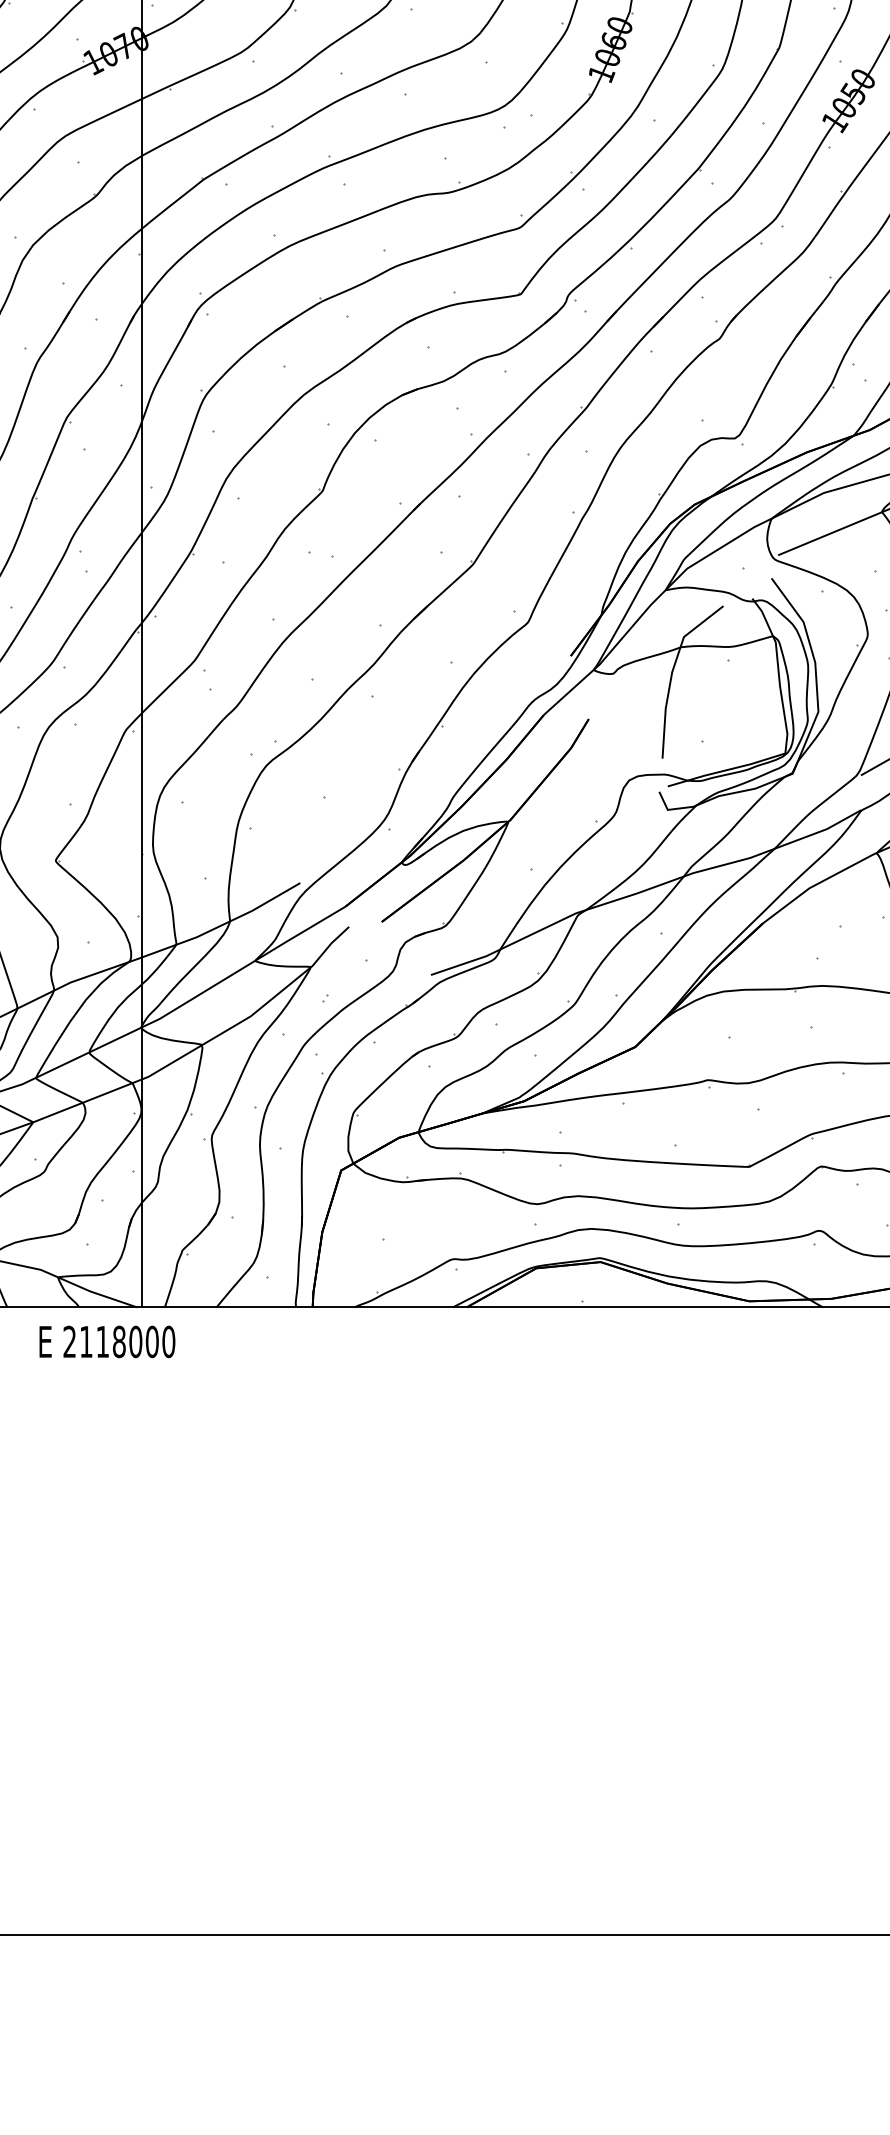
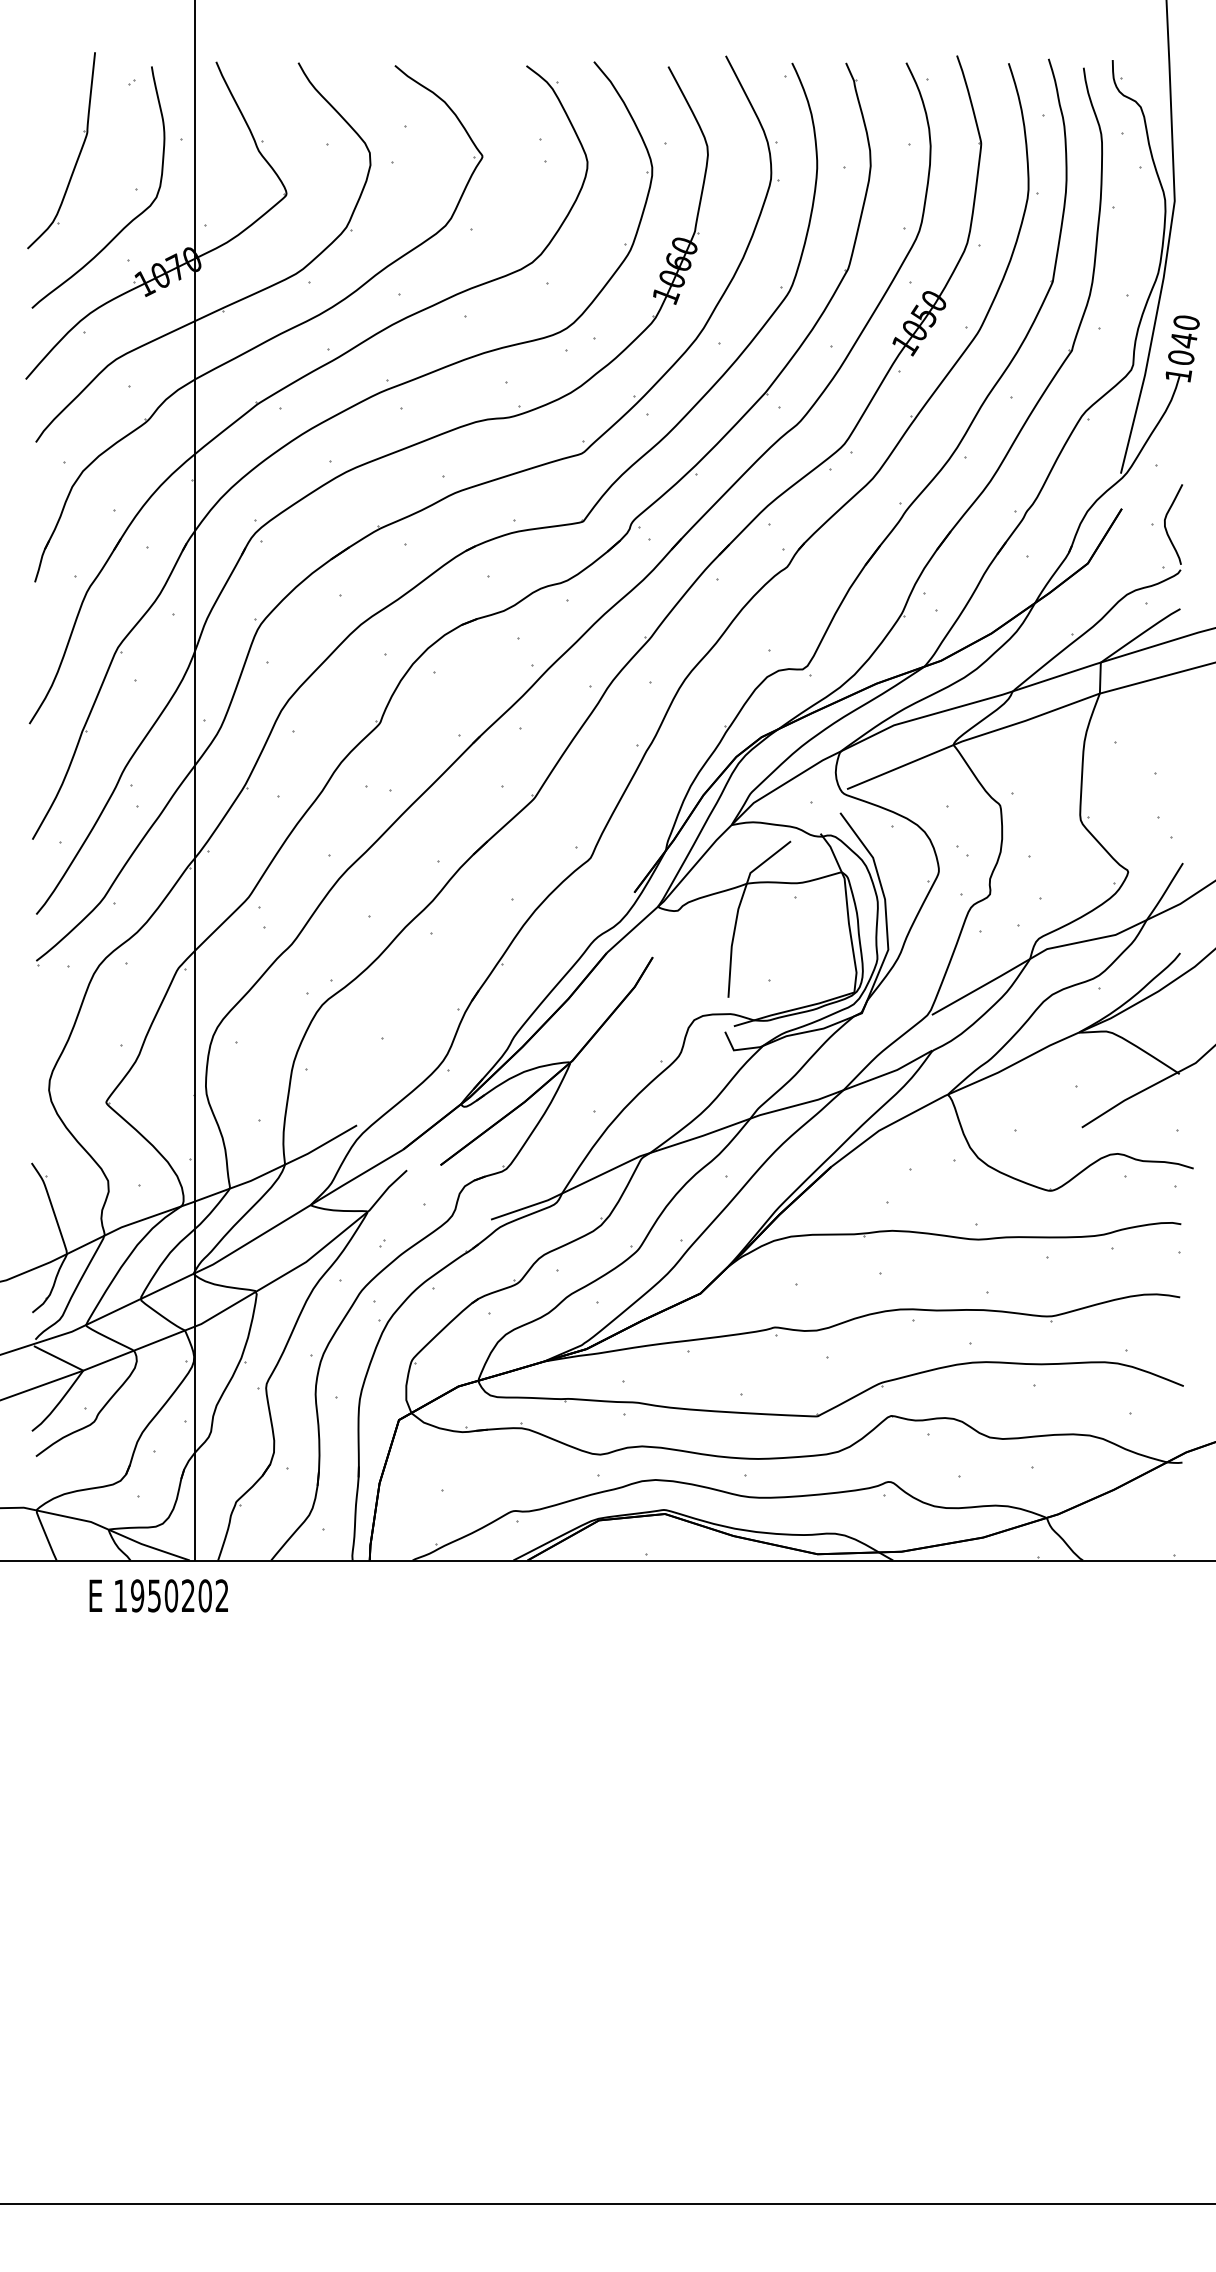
text: (119, 1341) -> (171, 1595), 2118000 -> 1950202

